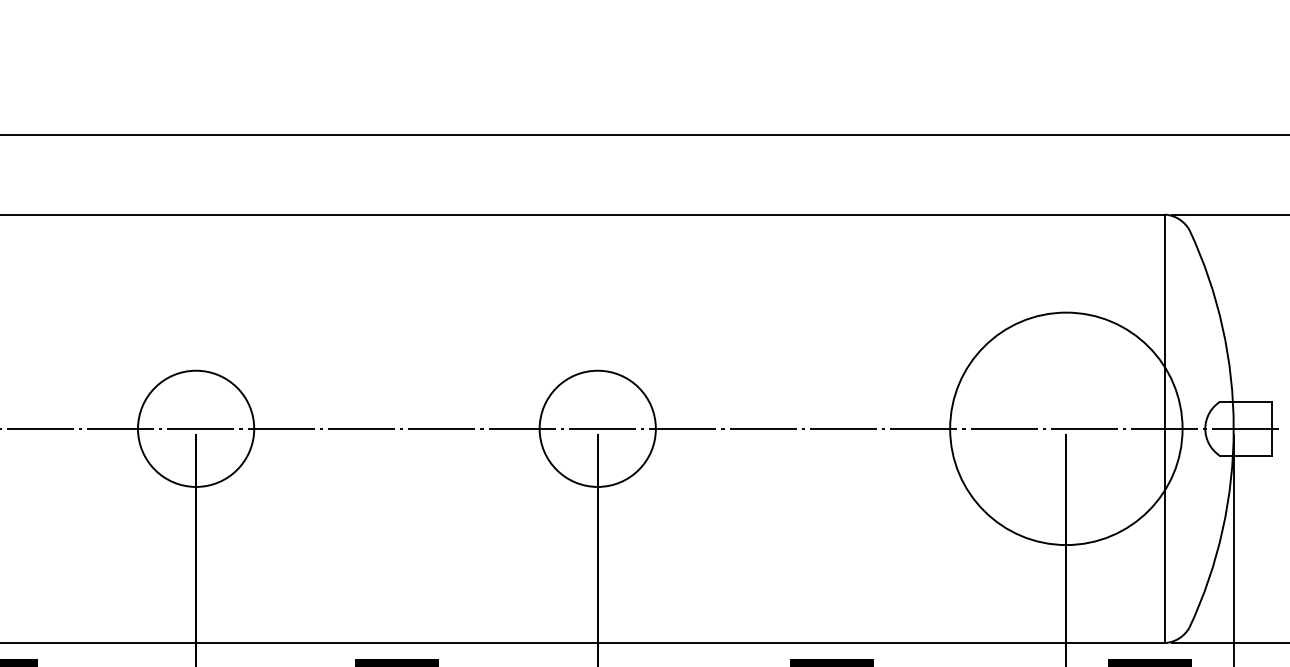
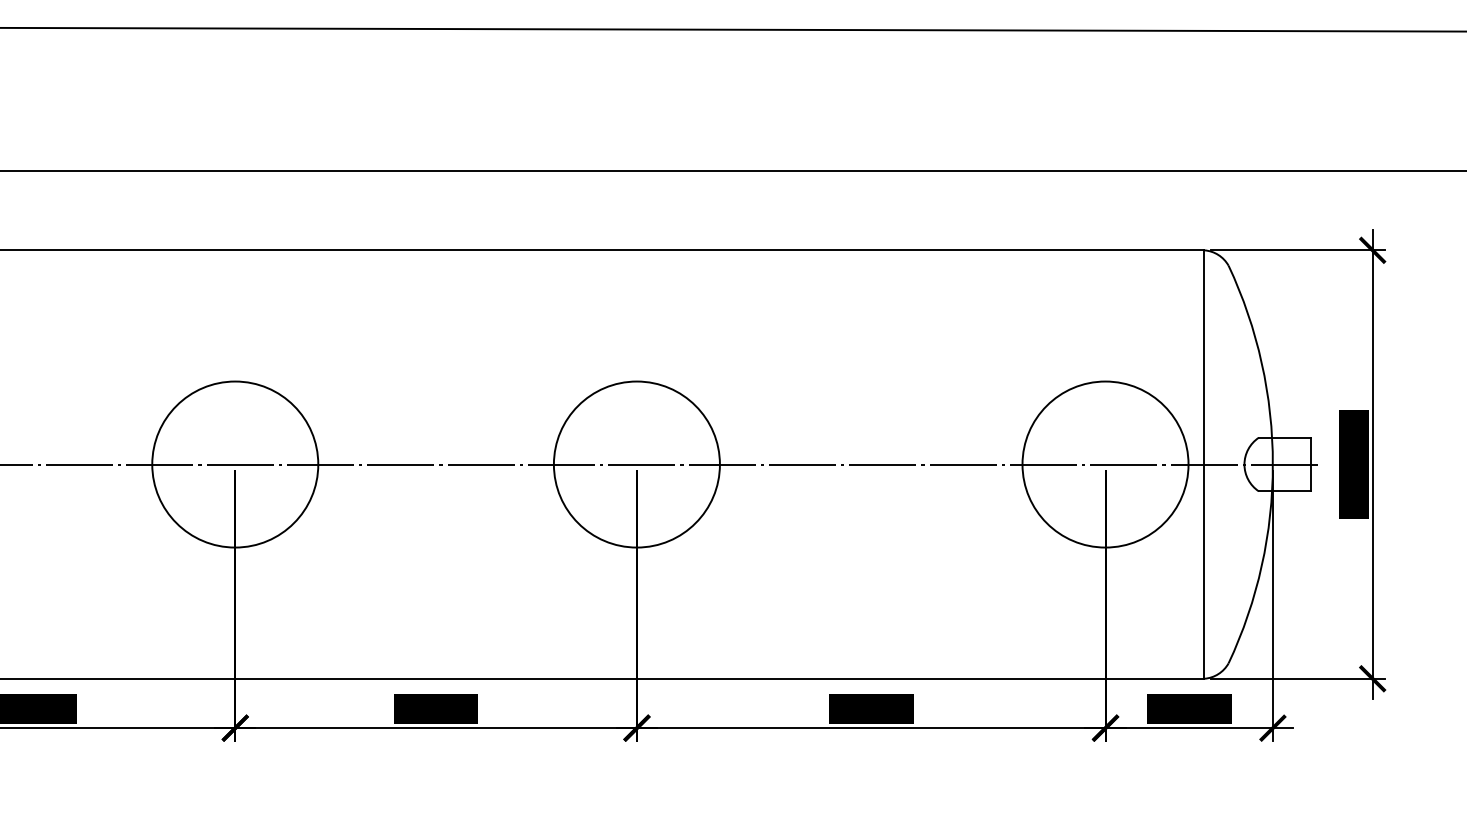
circle: (196, 428) -> (235, 464), size x1.43
circle: (597, 428) -> (636, 464), size x1.43
circle: (1066, 428) -> (1105, 464), size x0.71

